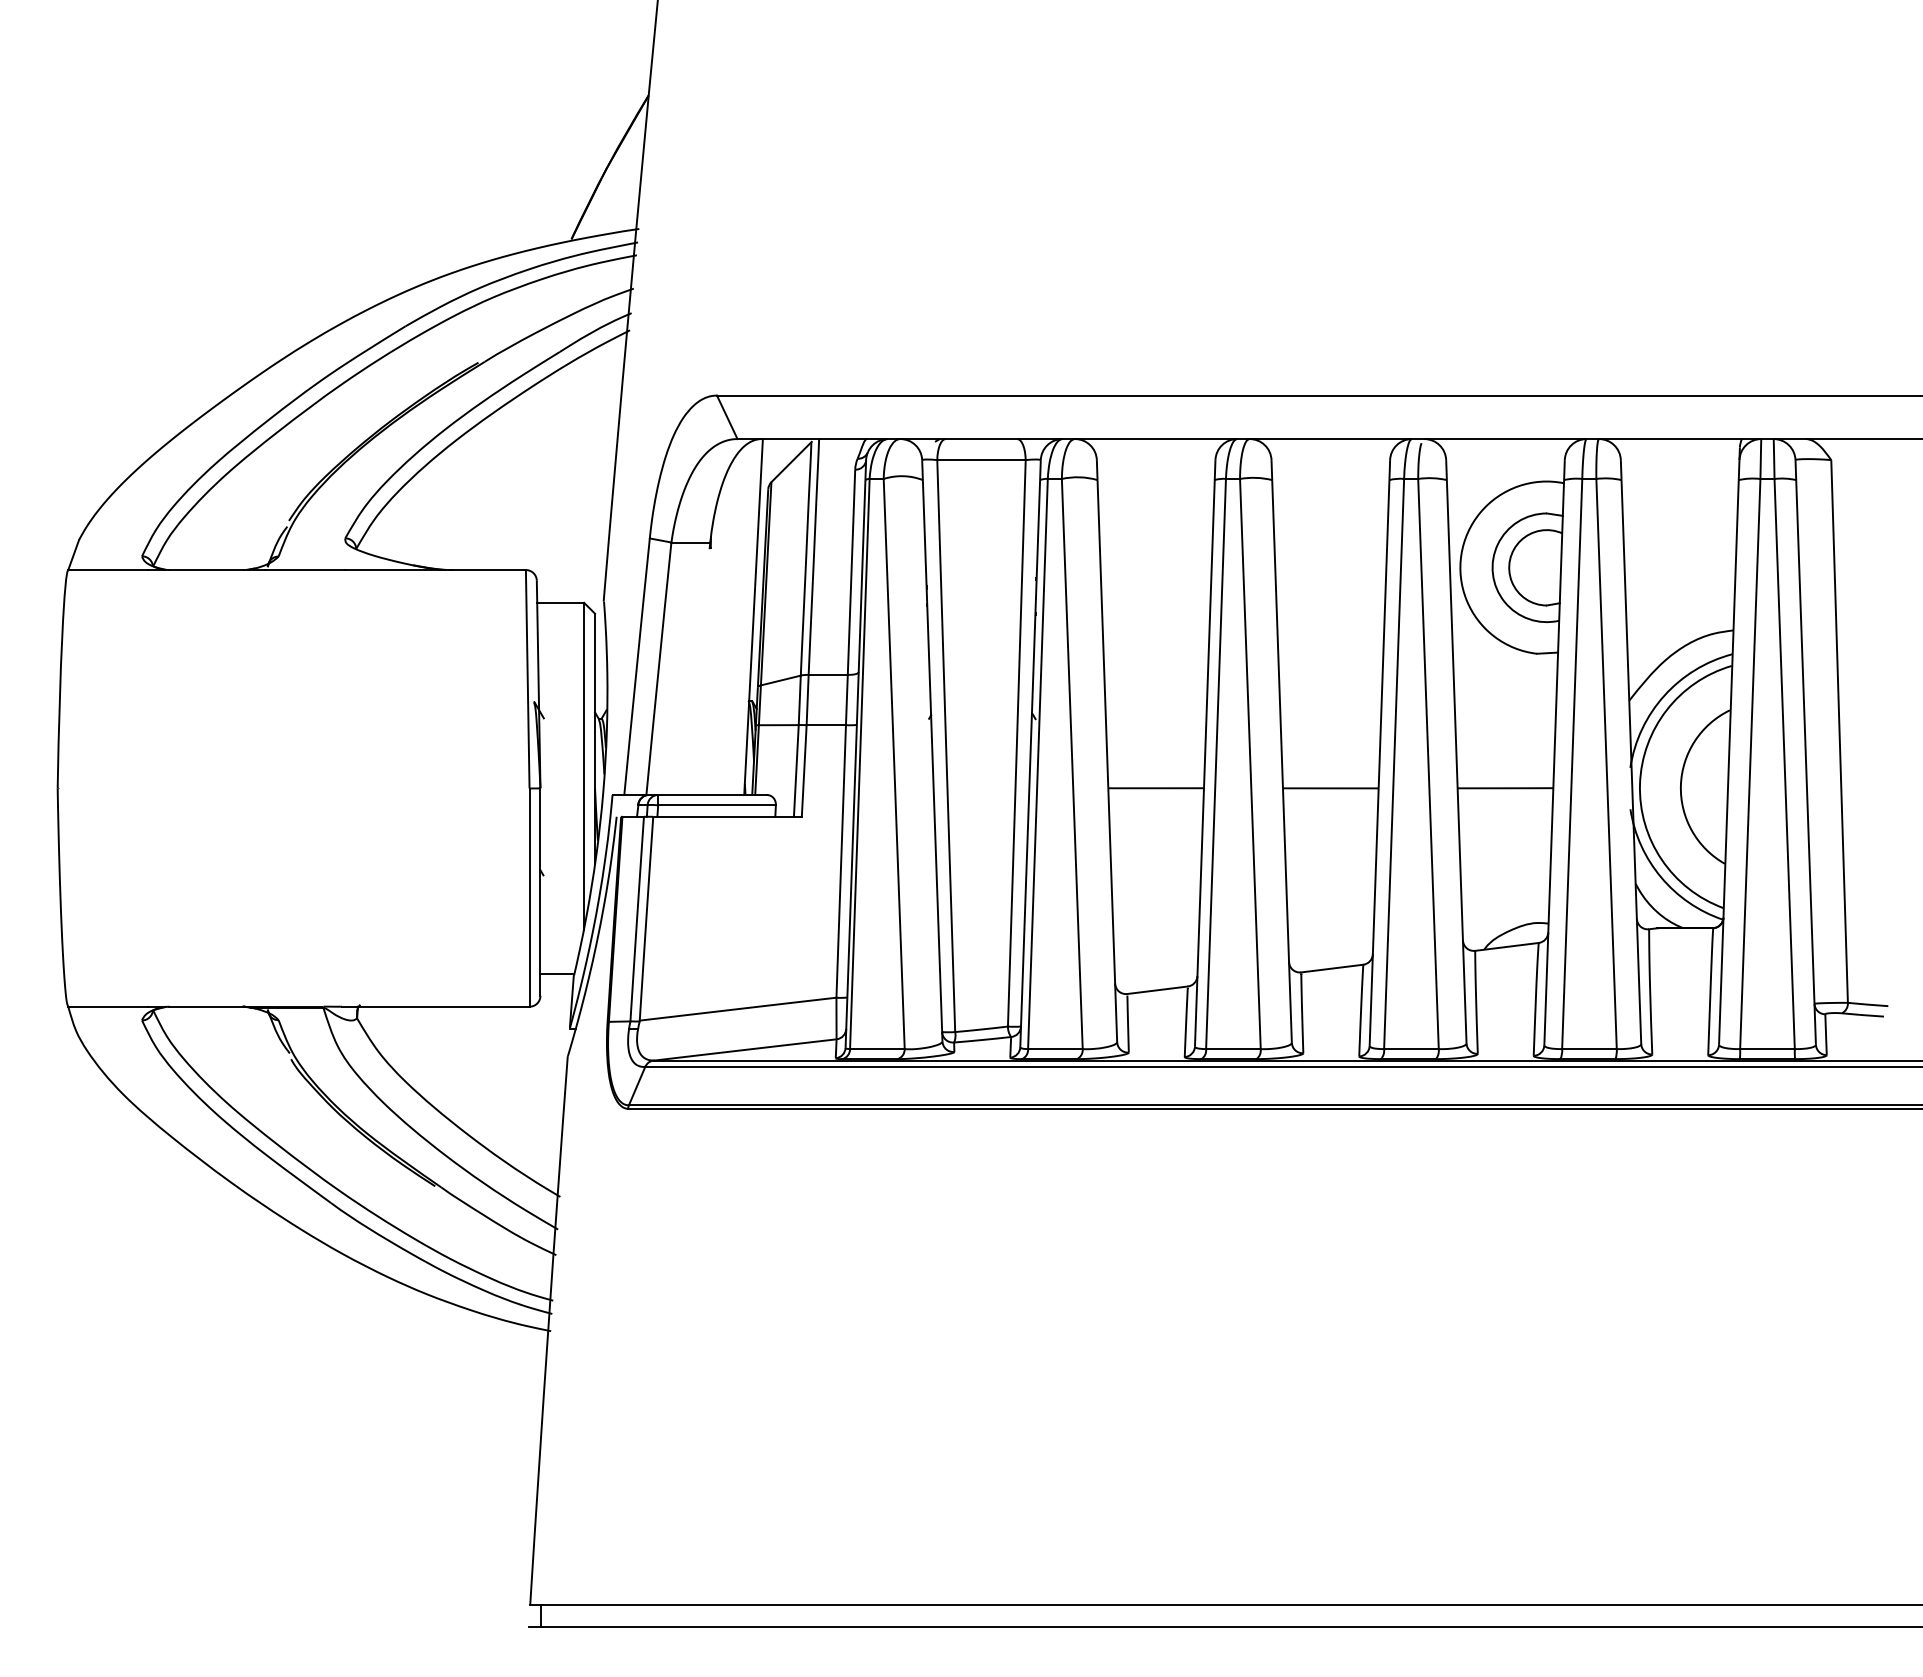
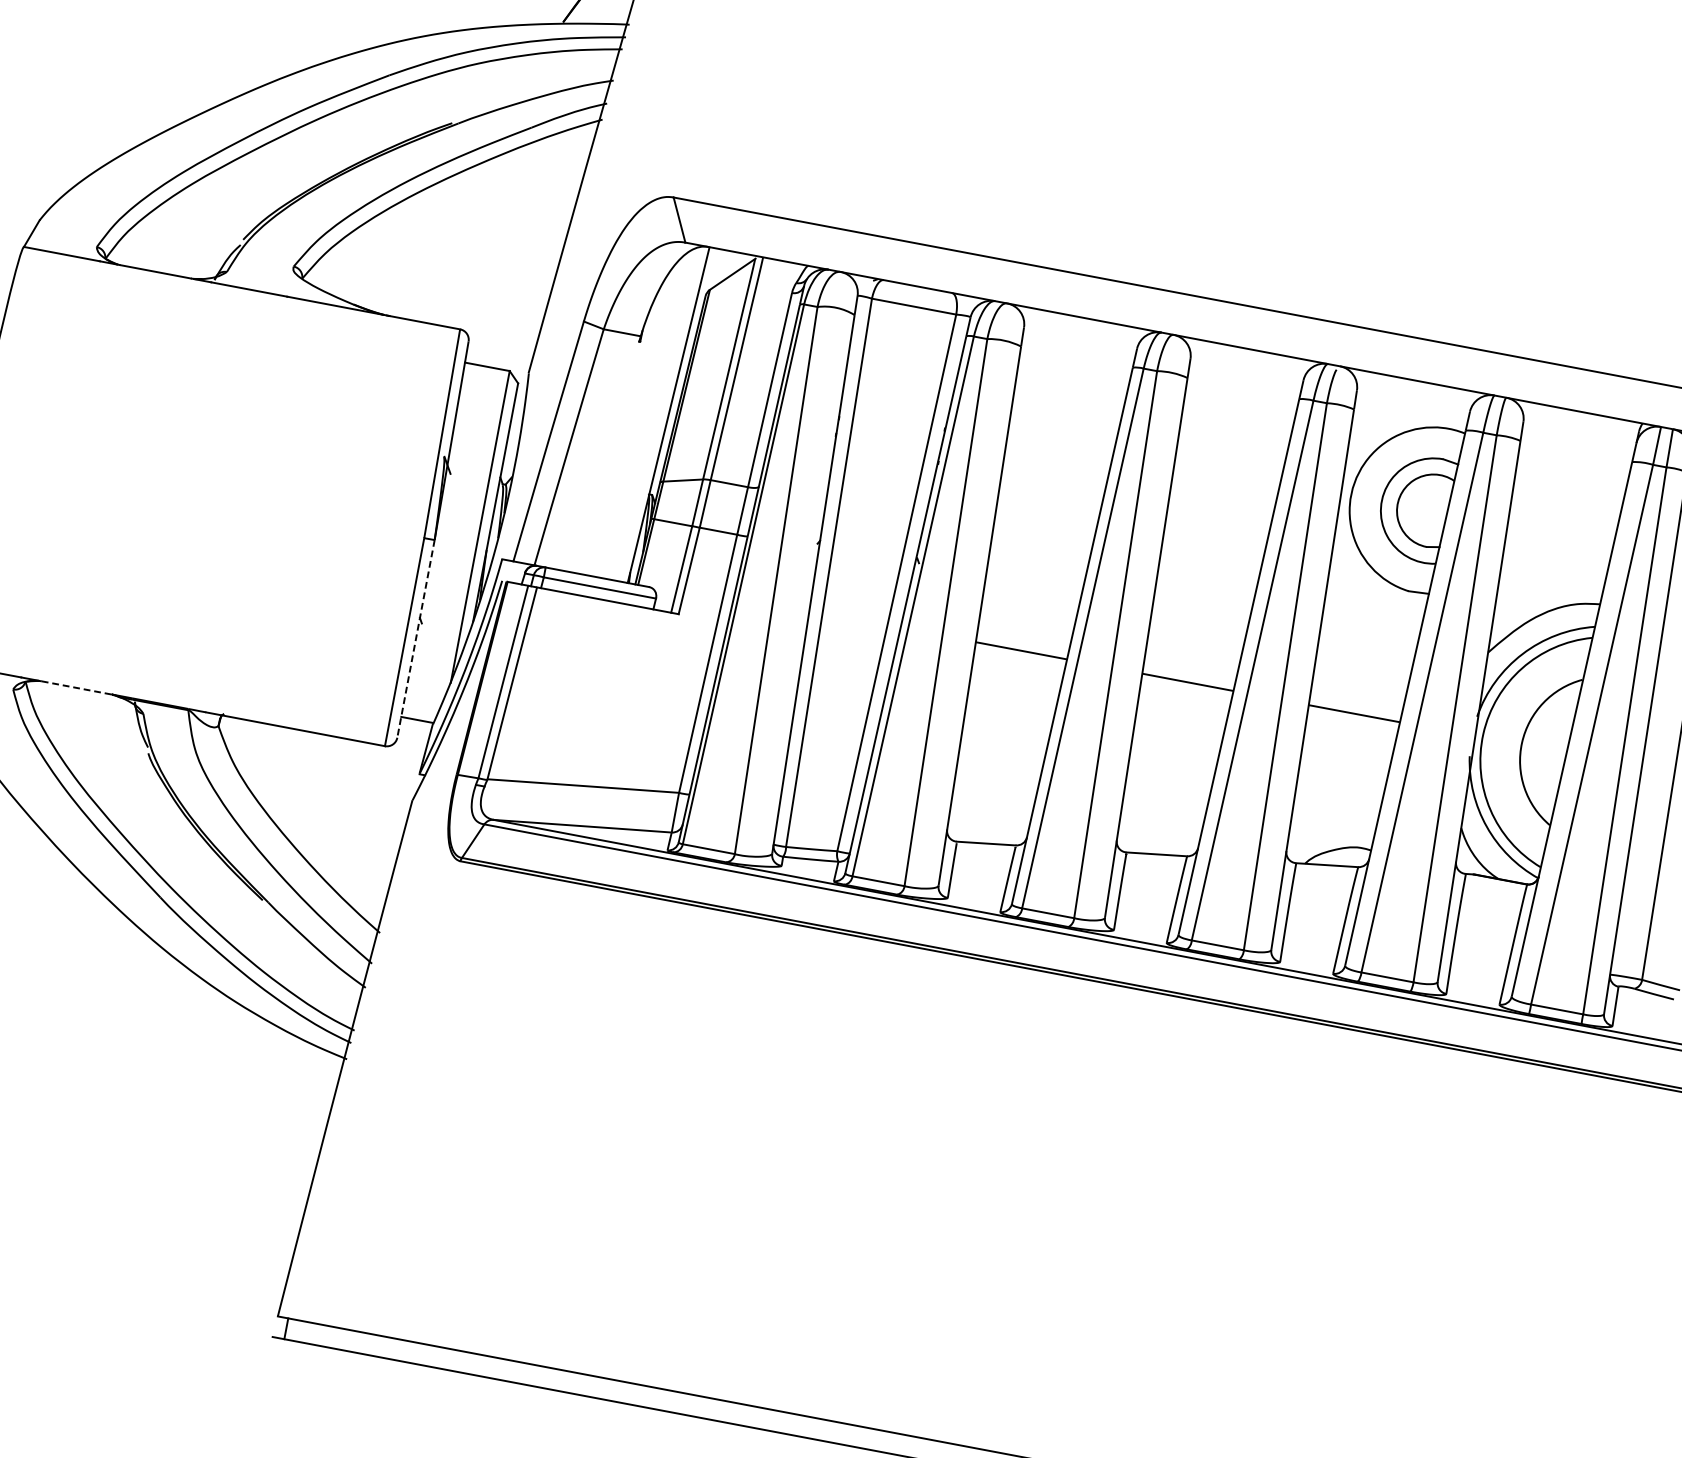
line: (540, 892) -> (415, 639), solid -> dashed
line: (206, 1006) -> (77, 687), solid -> dashed

